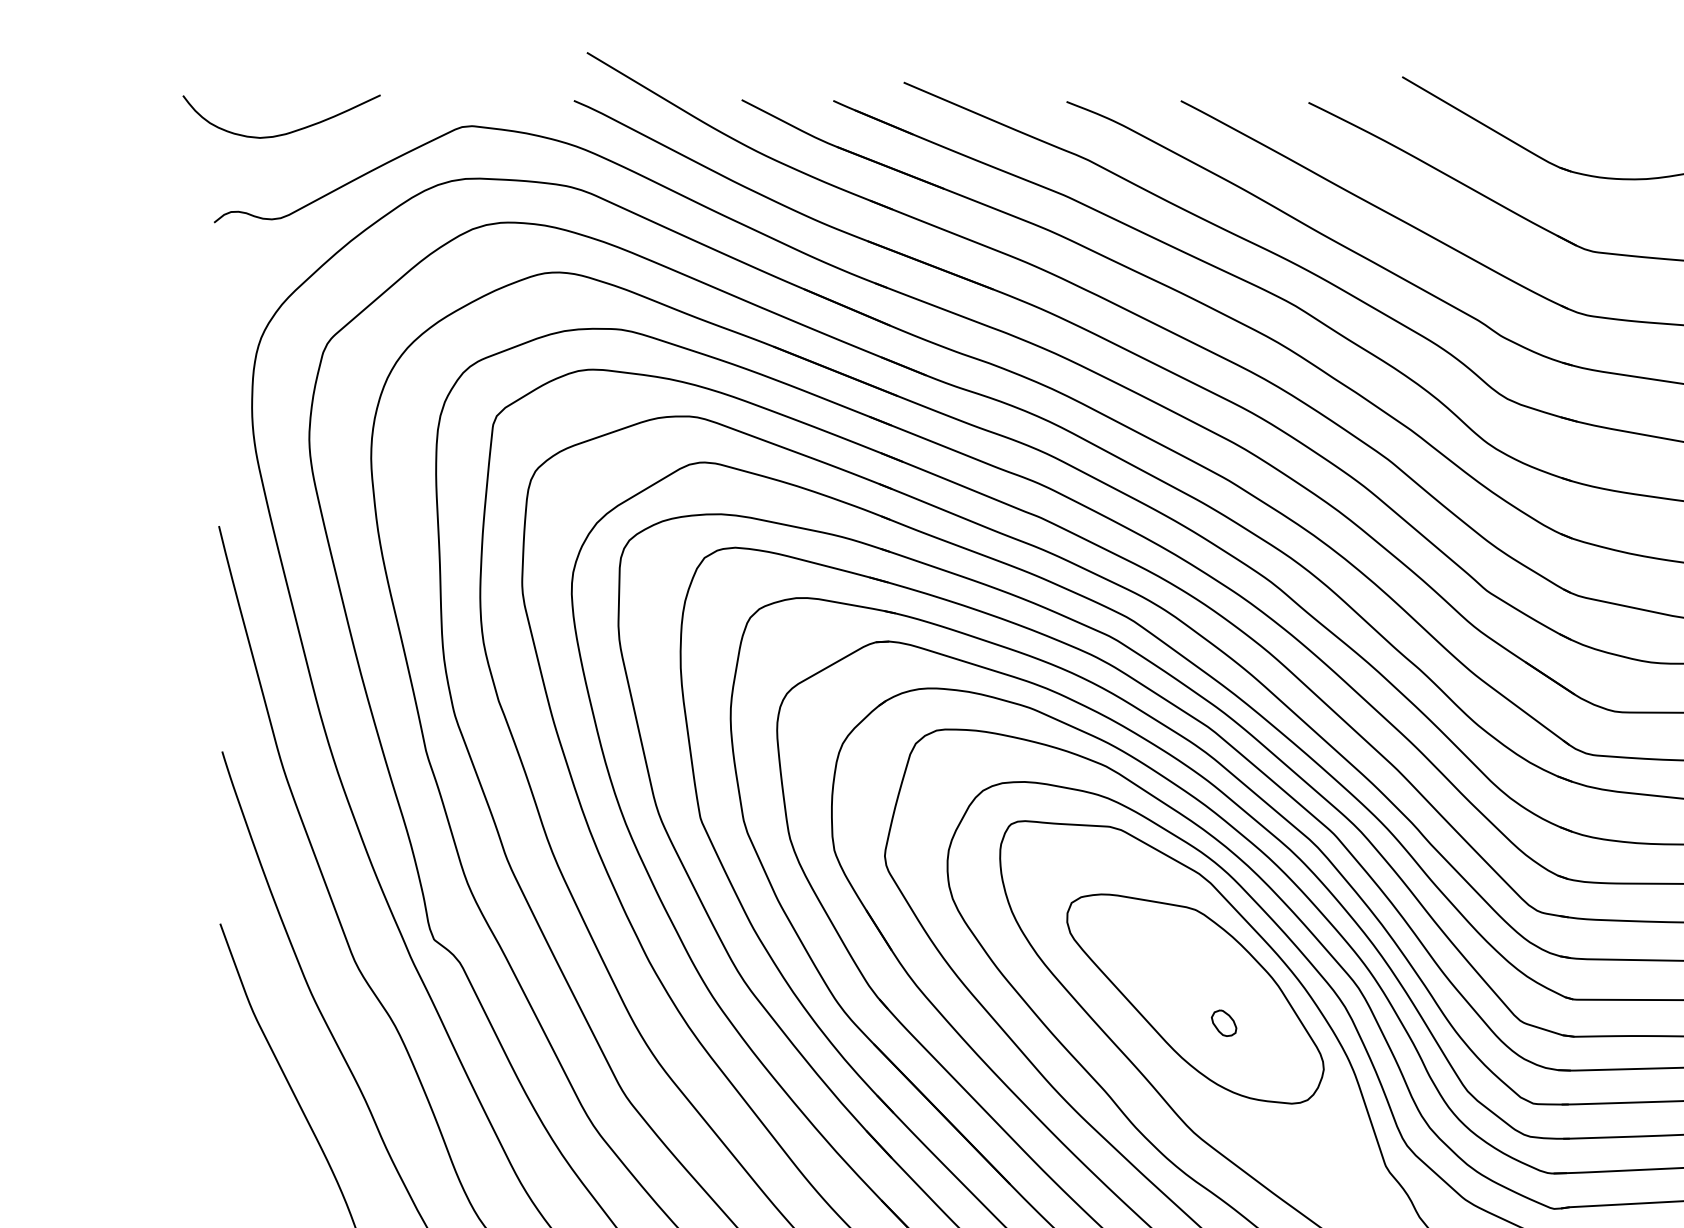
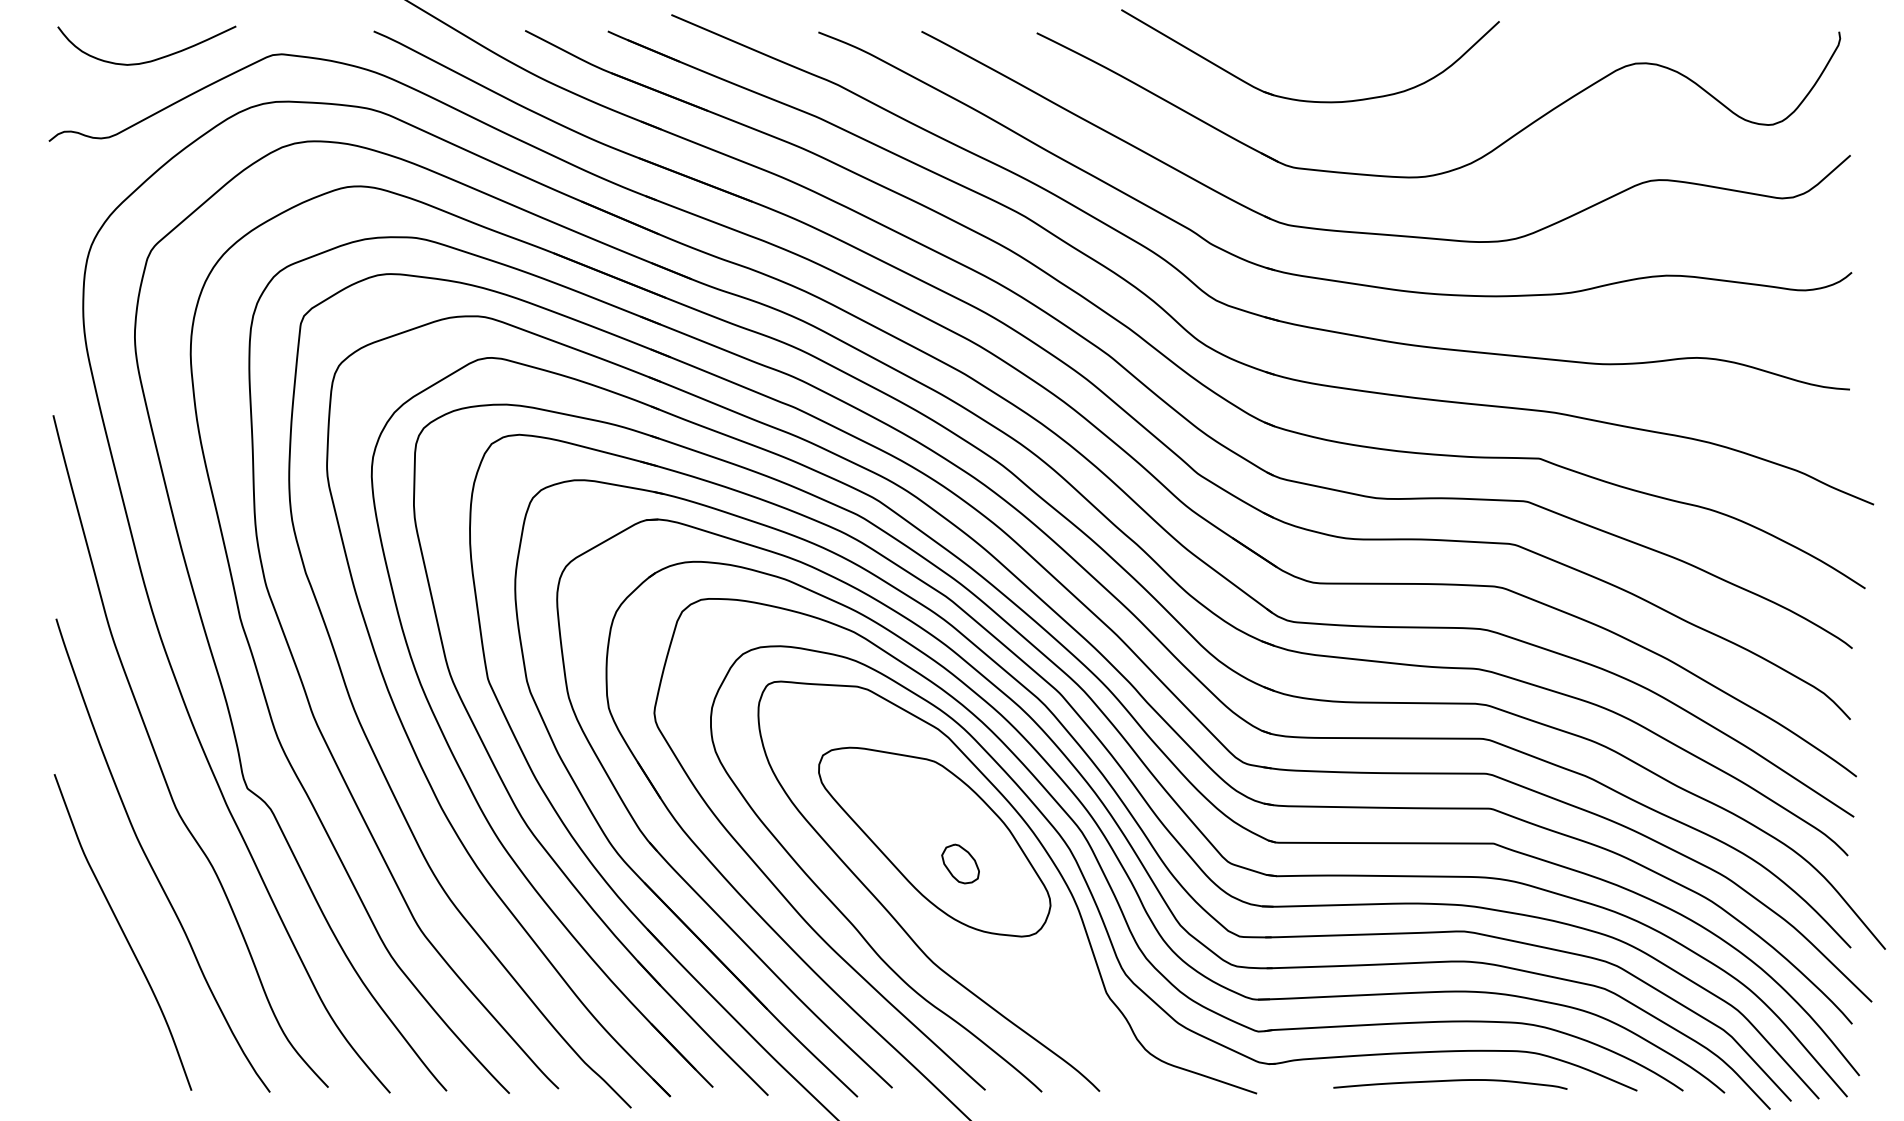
curve: (284, 133) -> (149, 60), moved
part: (1224, 1022) -> (960, 863), size x1.67

